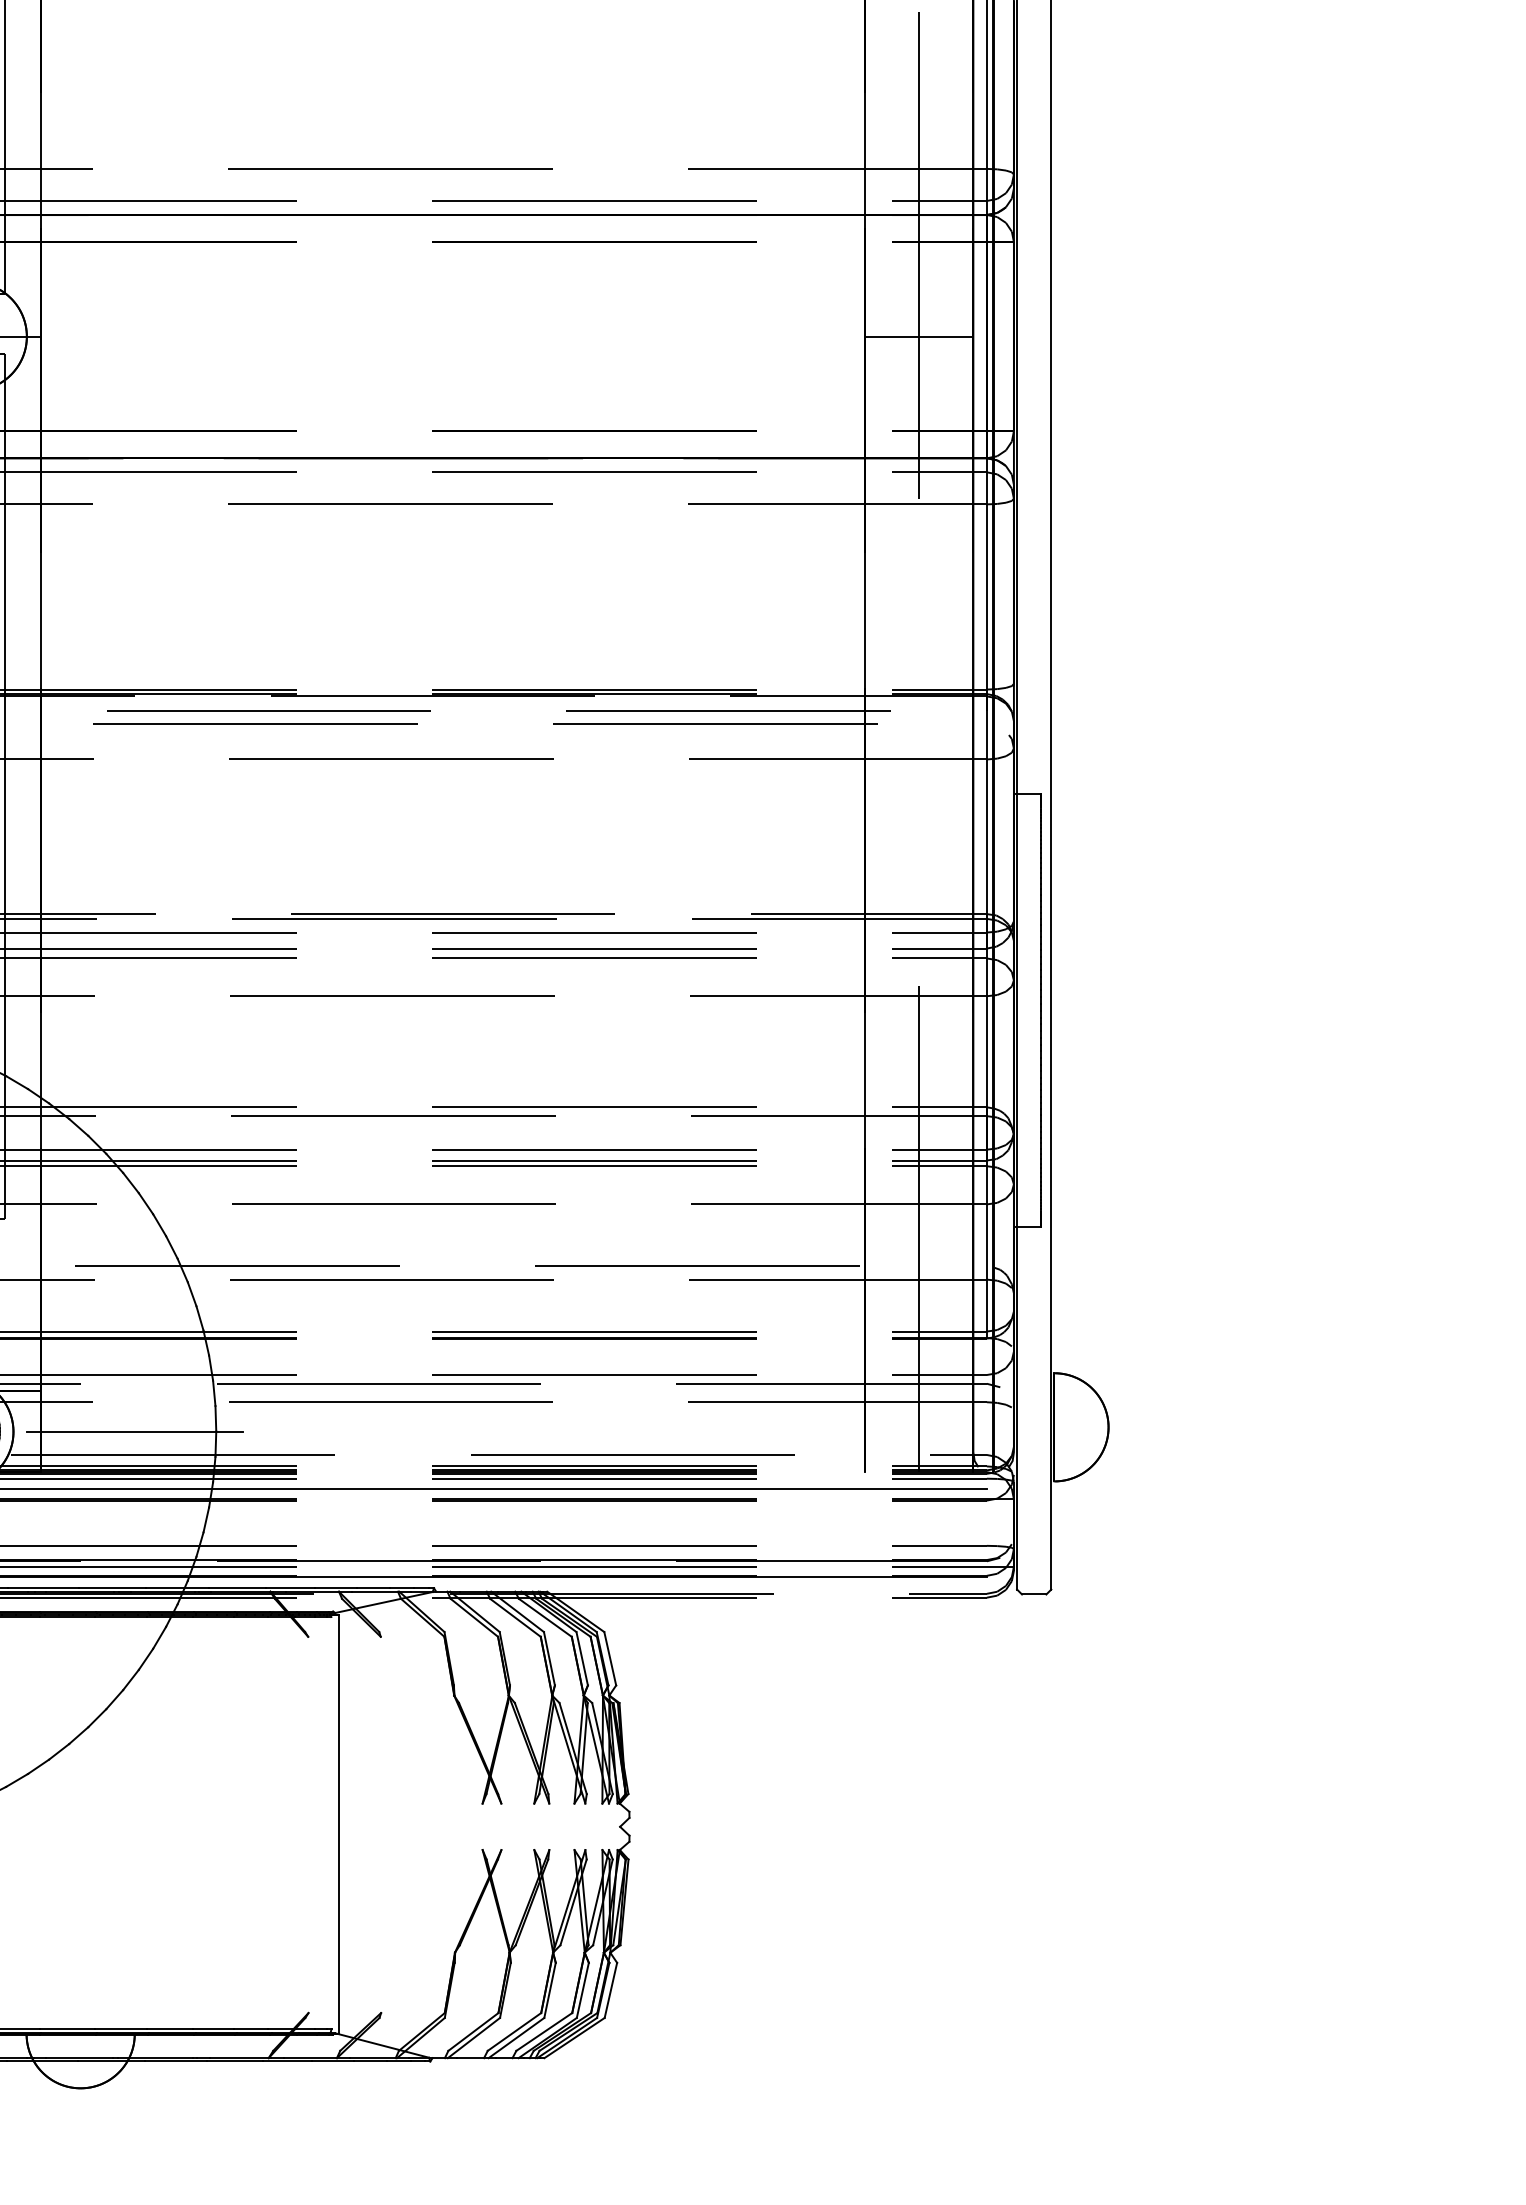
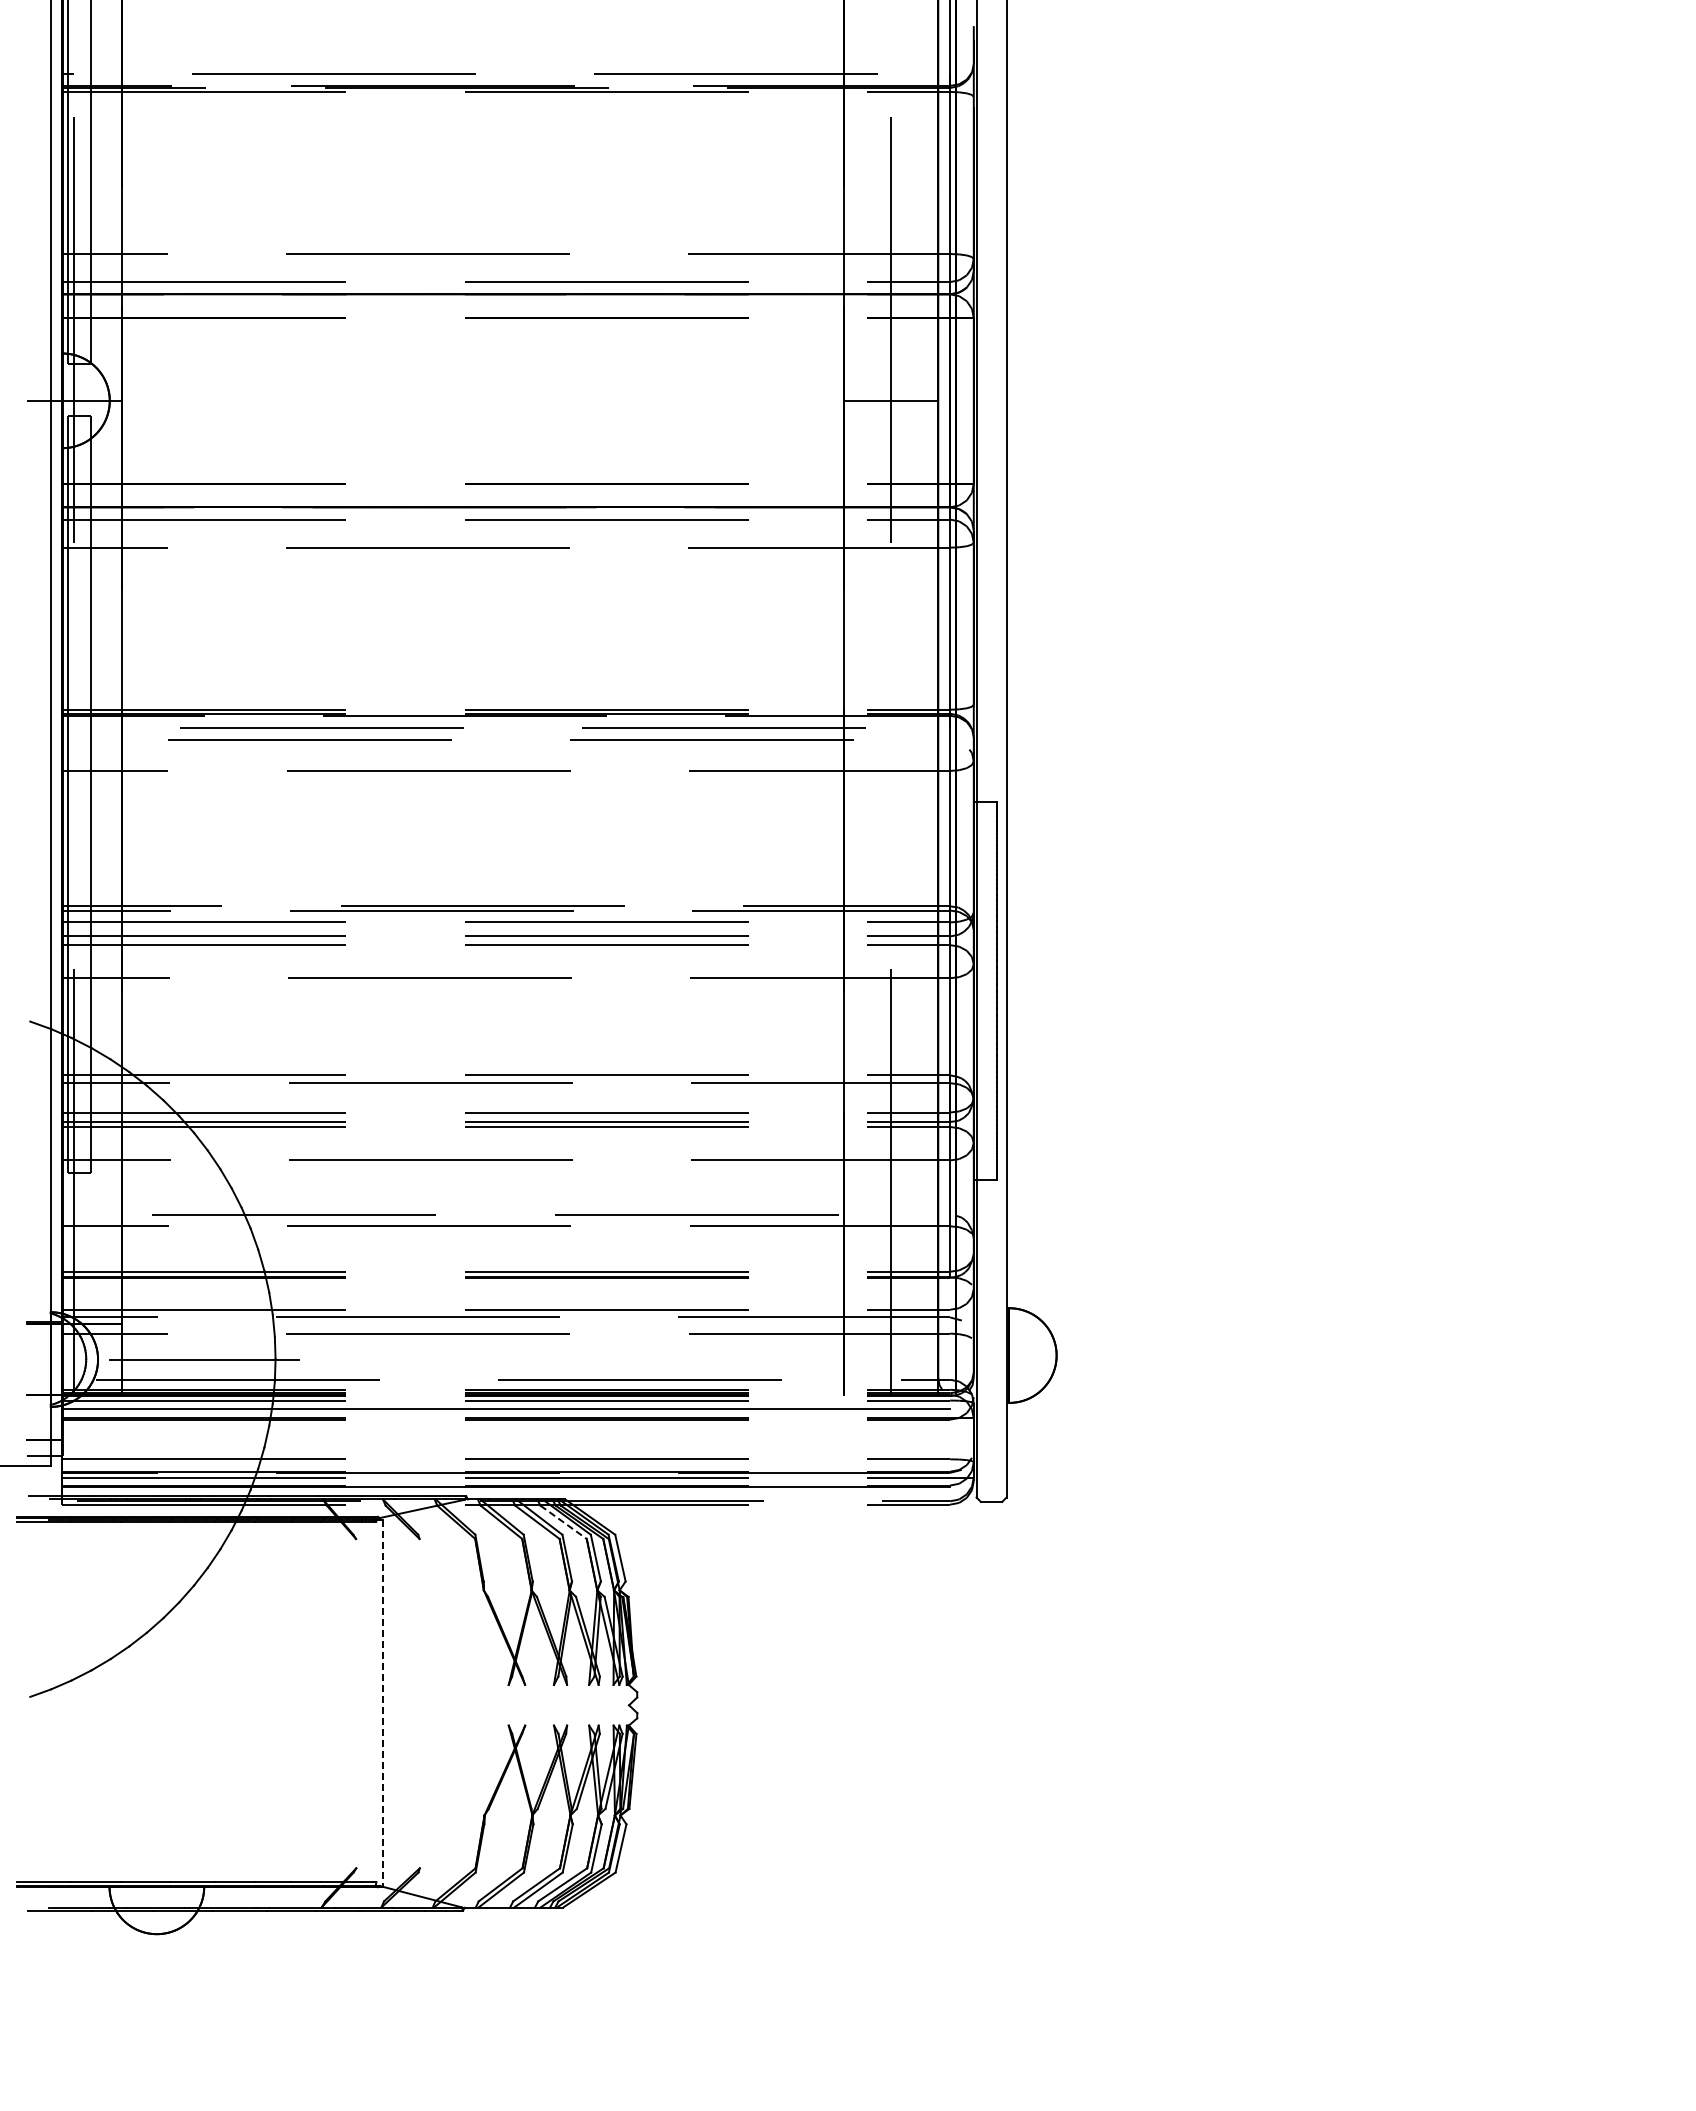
line: (545, 1618) -> (563, 1522), solid -> dashed
line: (338, 1825) -> (382, 1704), solid -> dashed

